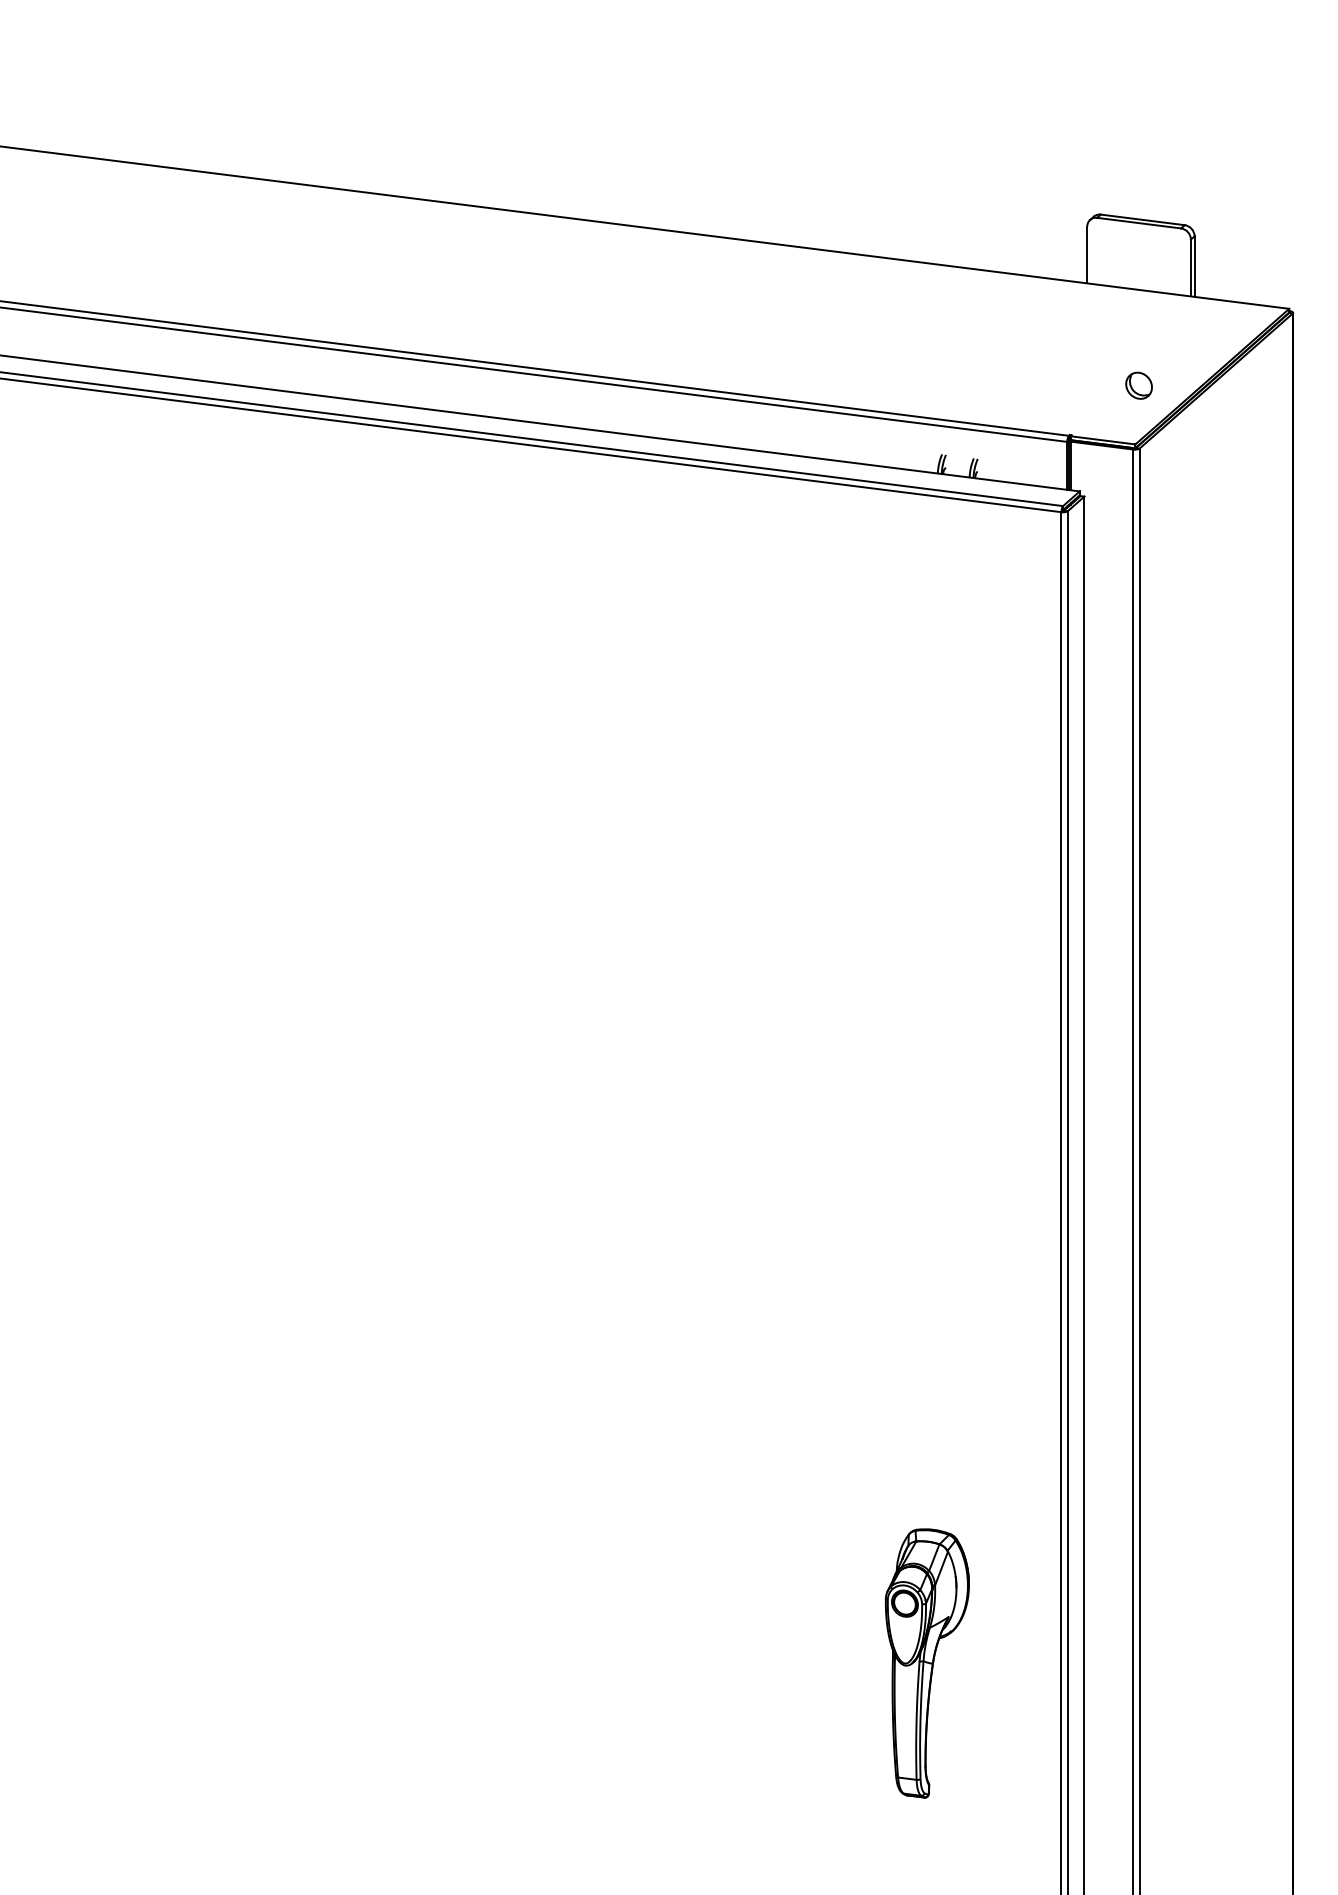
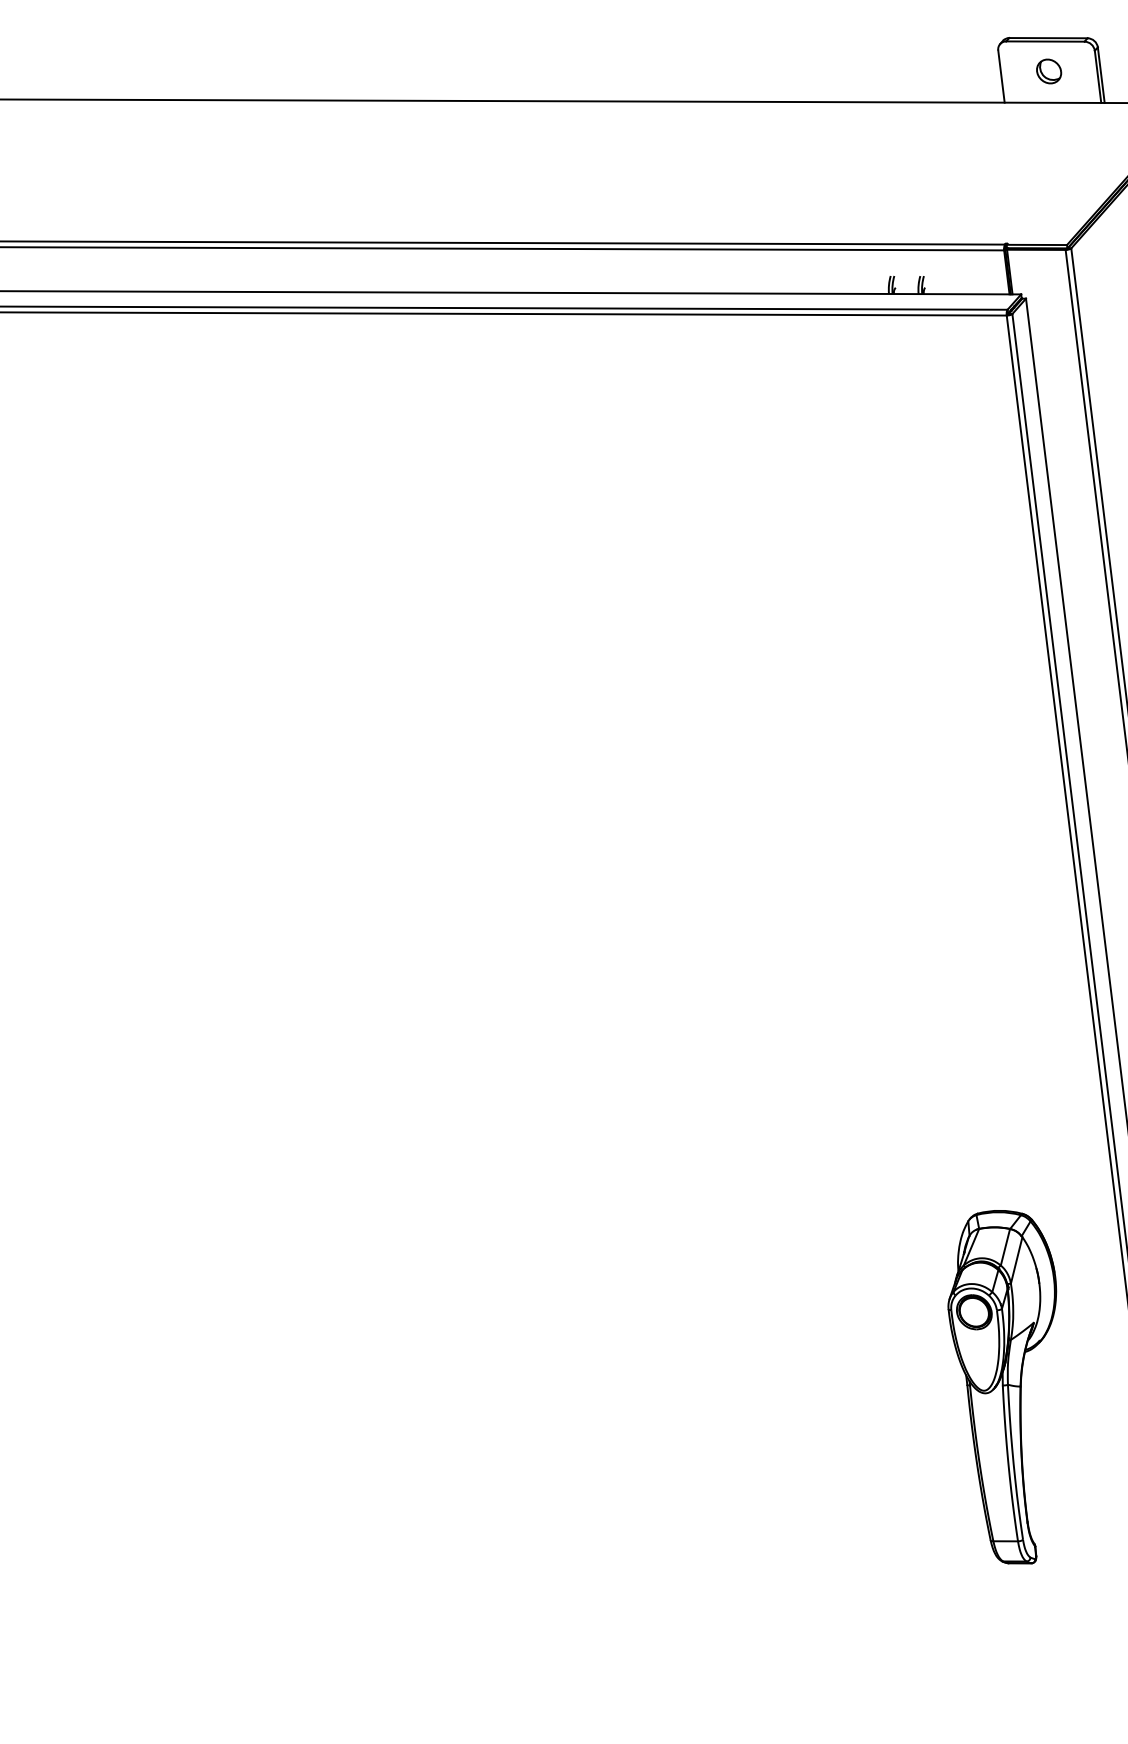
part: (1138, 385) -> (1048, 71), moved
part: (927, 1663) -> (1013, 1387), size x1.43

